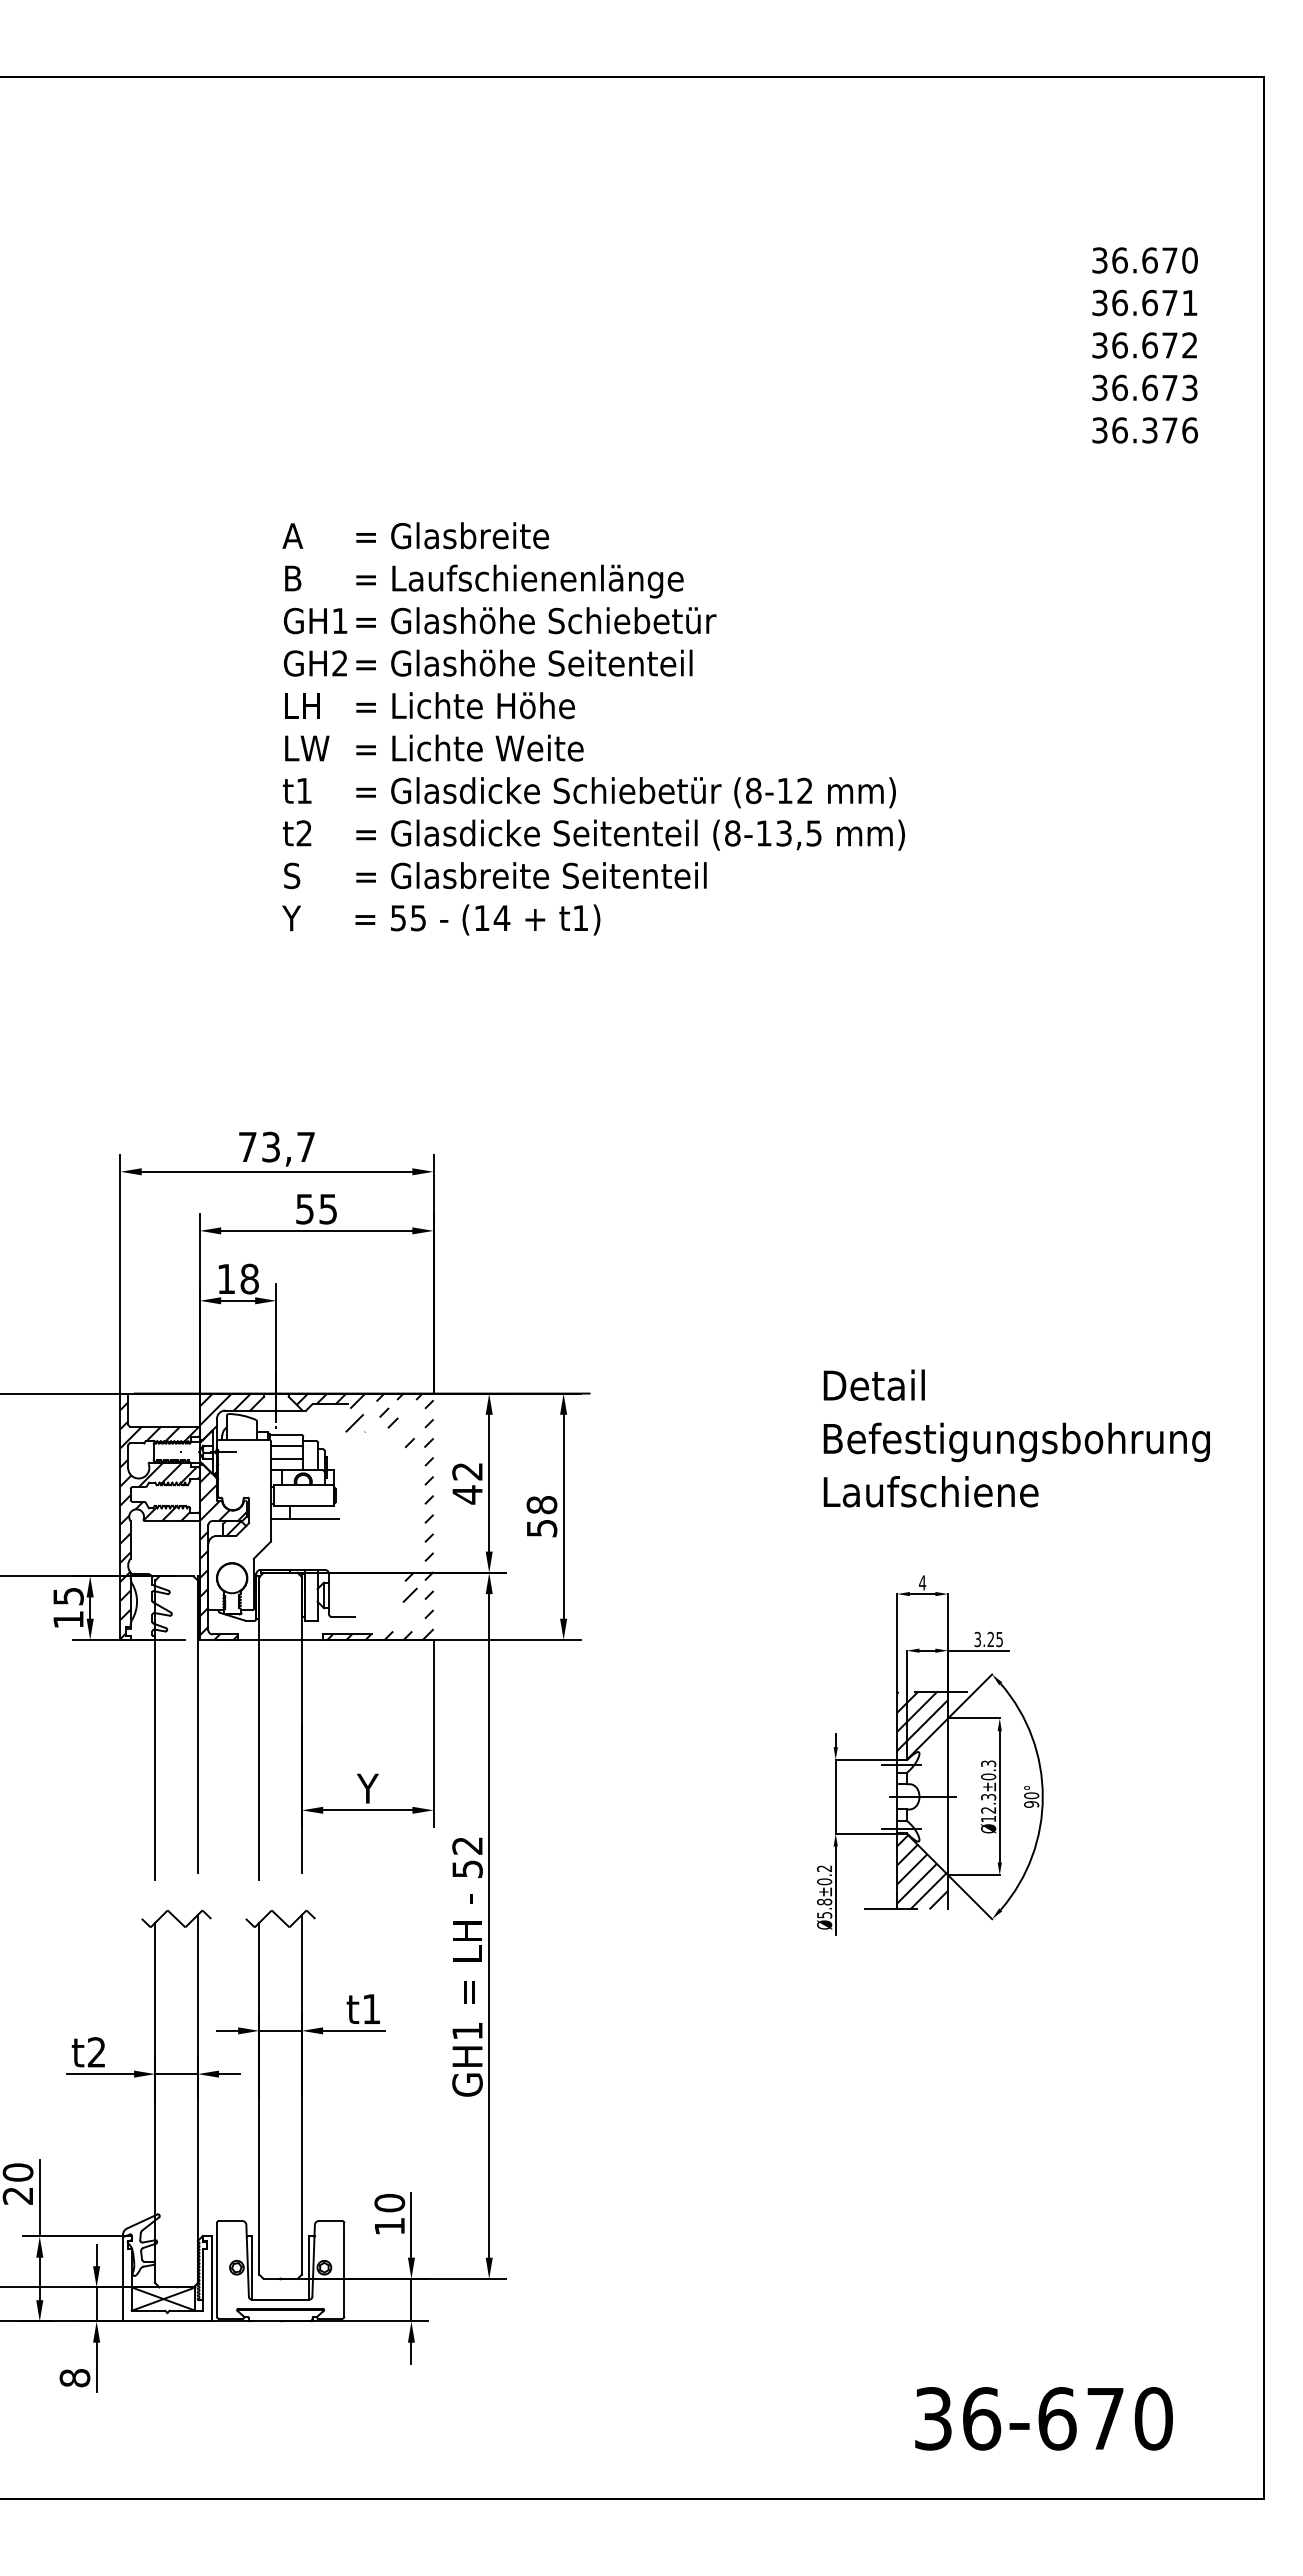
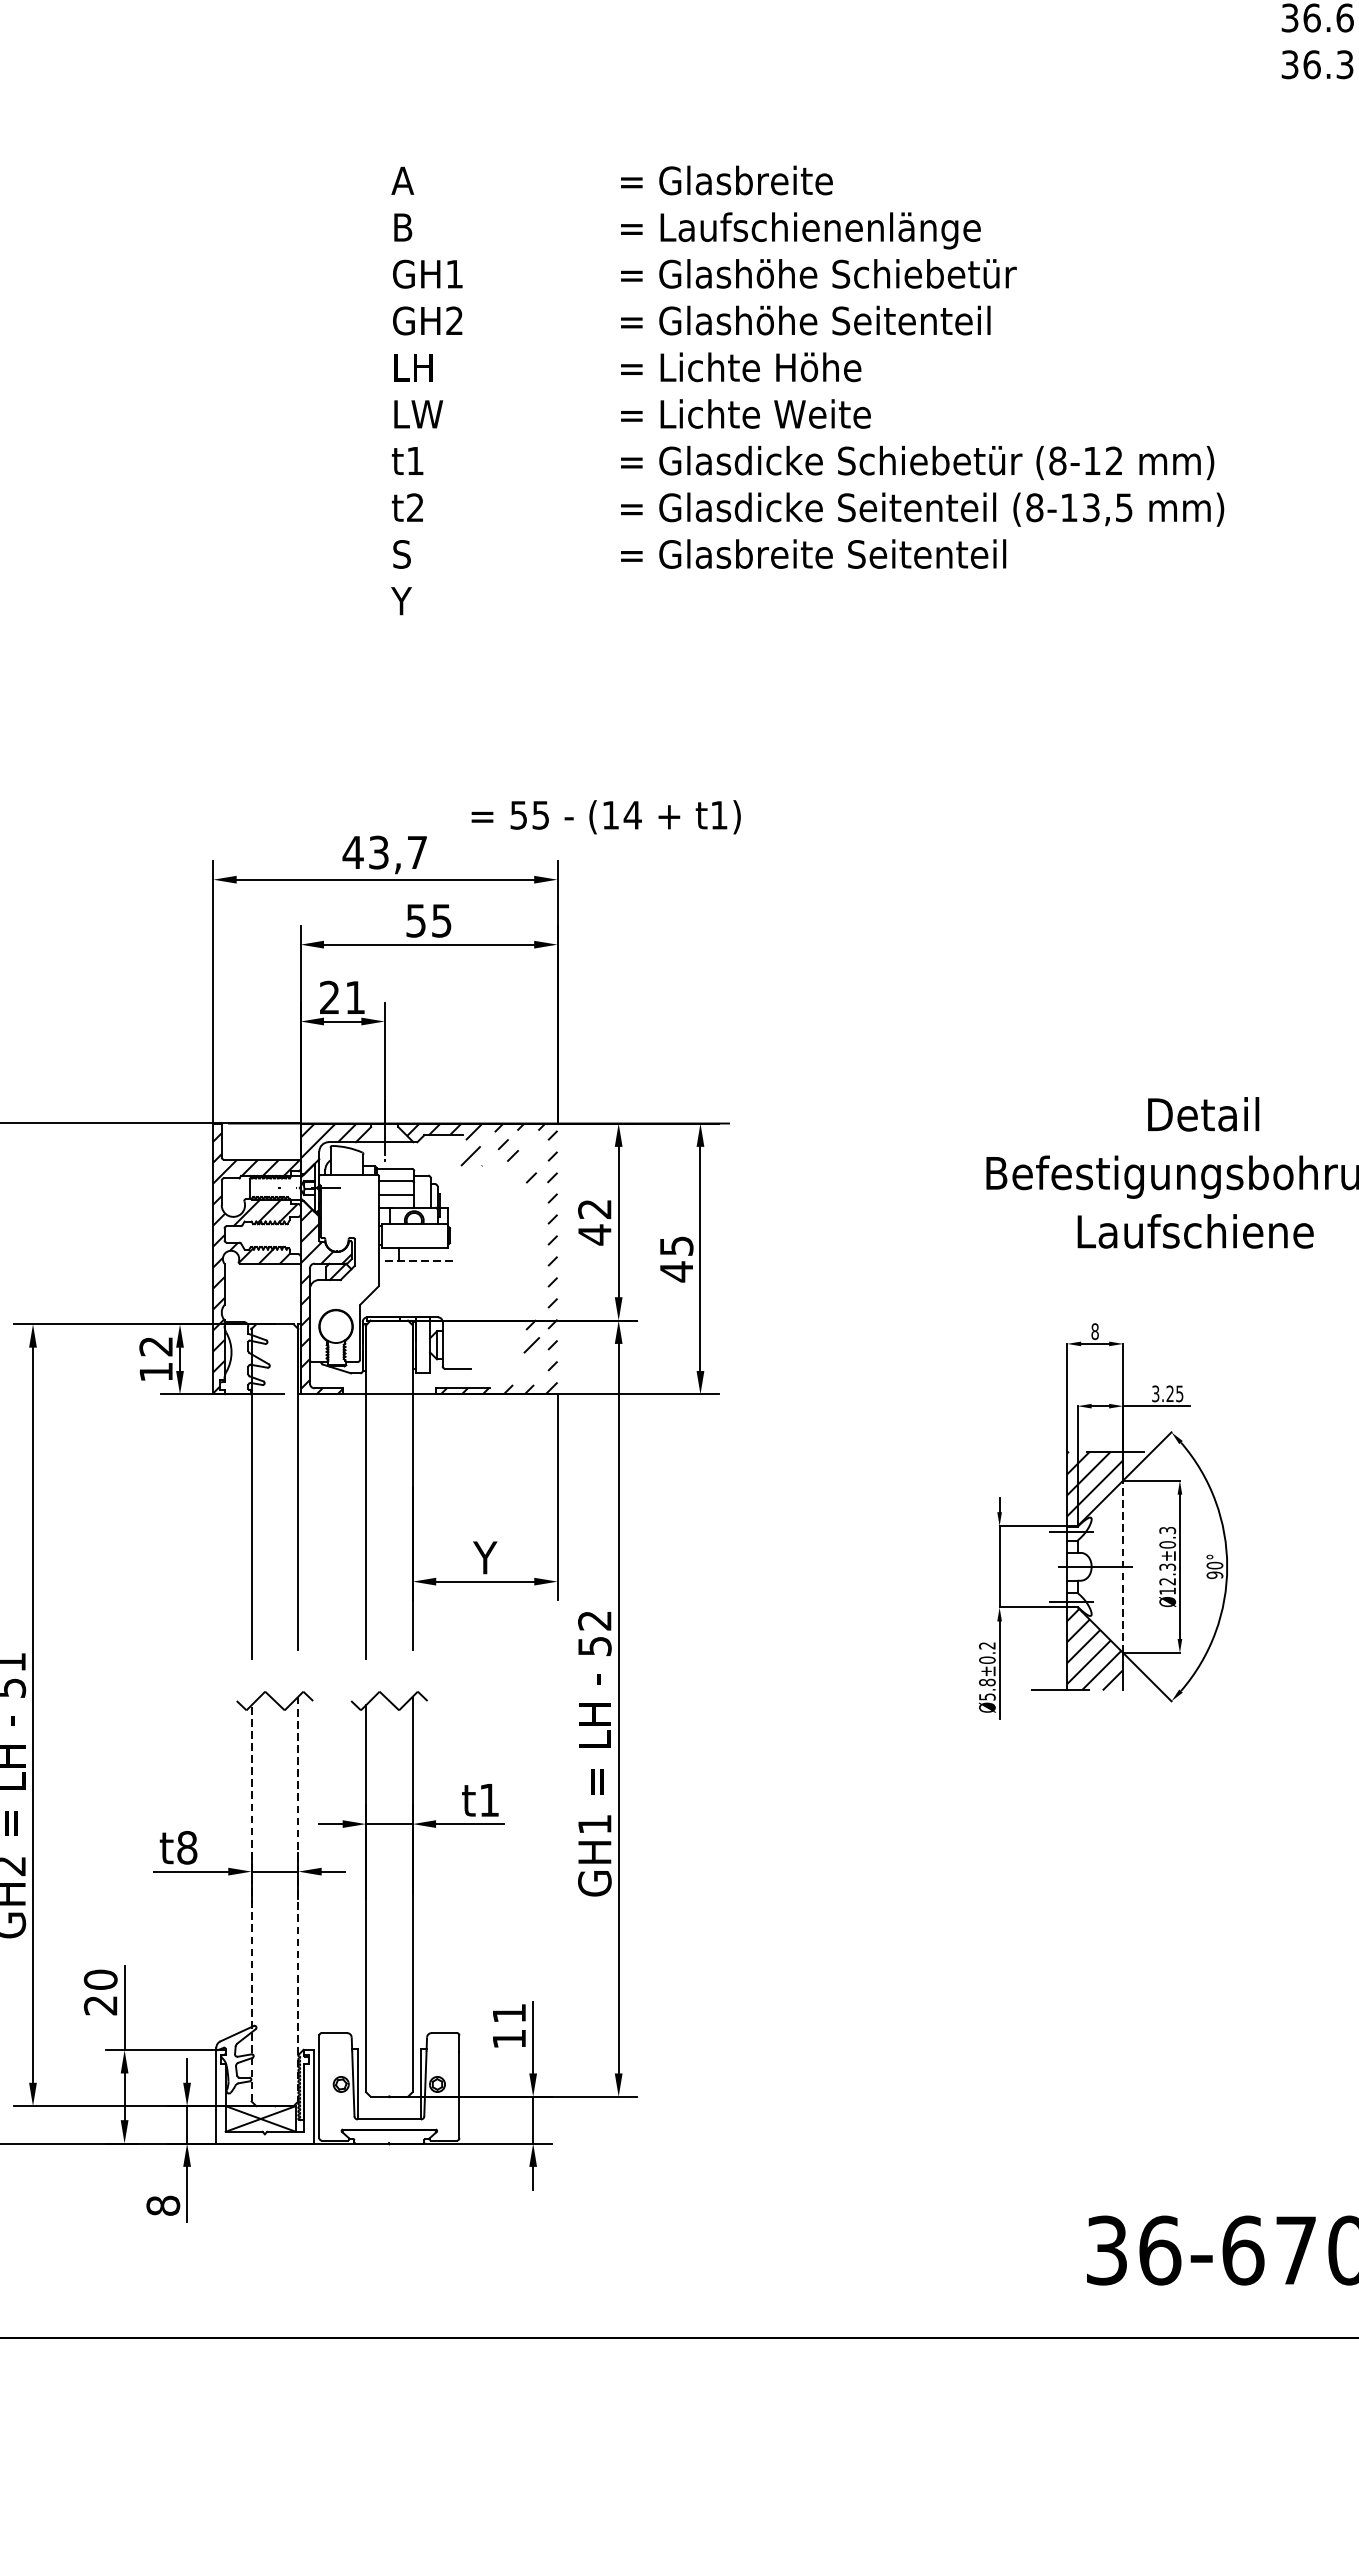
text: (630, 705) -> (922, 367), moved
text: (477, 919) -> (605, 816), moved
text: (247, 1146) -> (352, 851), 73,7 -> 43,7
text: (237, 1278) -> (341, 997), 18 -> 21
text: (873, 1384) -> (1202, 1113), moved
text: (930, 1491) -> (1195, 1231), moved
text: (541, 1517) -> (676, 1259), 58 -> 45
line: (304, 1518) -> (415, 1260), solid -> dashed
text: (922, 1582) -> (1094, 1331), 4 -> 8
text: (68, 1596) -> (156, 1346), 15 -> 12
line: (948, 1796) -> (1123, 1566), solid -> dashed
text: (96, 2052) -> (186, 1847), t2 -> t8
line: (197, 2099) -> (297, 1899), solid -> dashed
line: (155, 2102) -> (251, 1902), solid -> dashed
text: (389, 2203) -> (509, 2013), 10 -> 11

